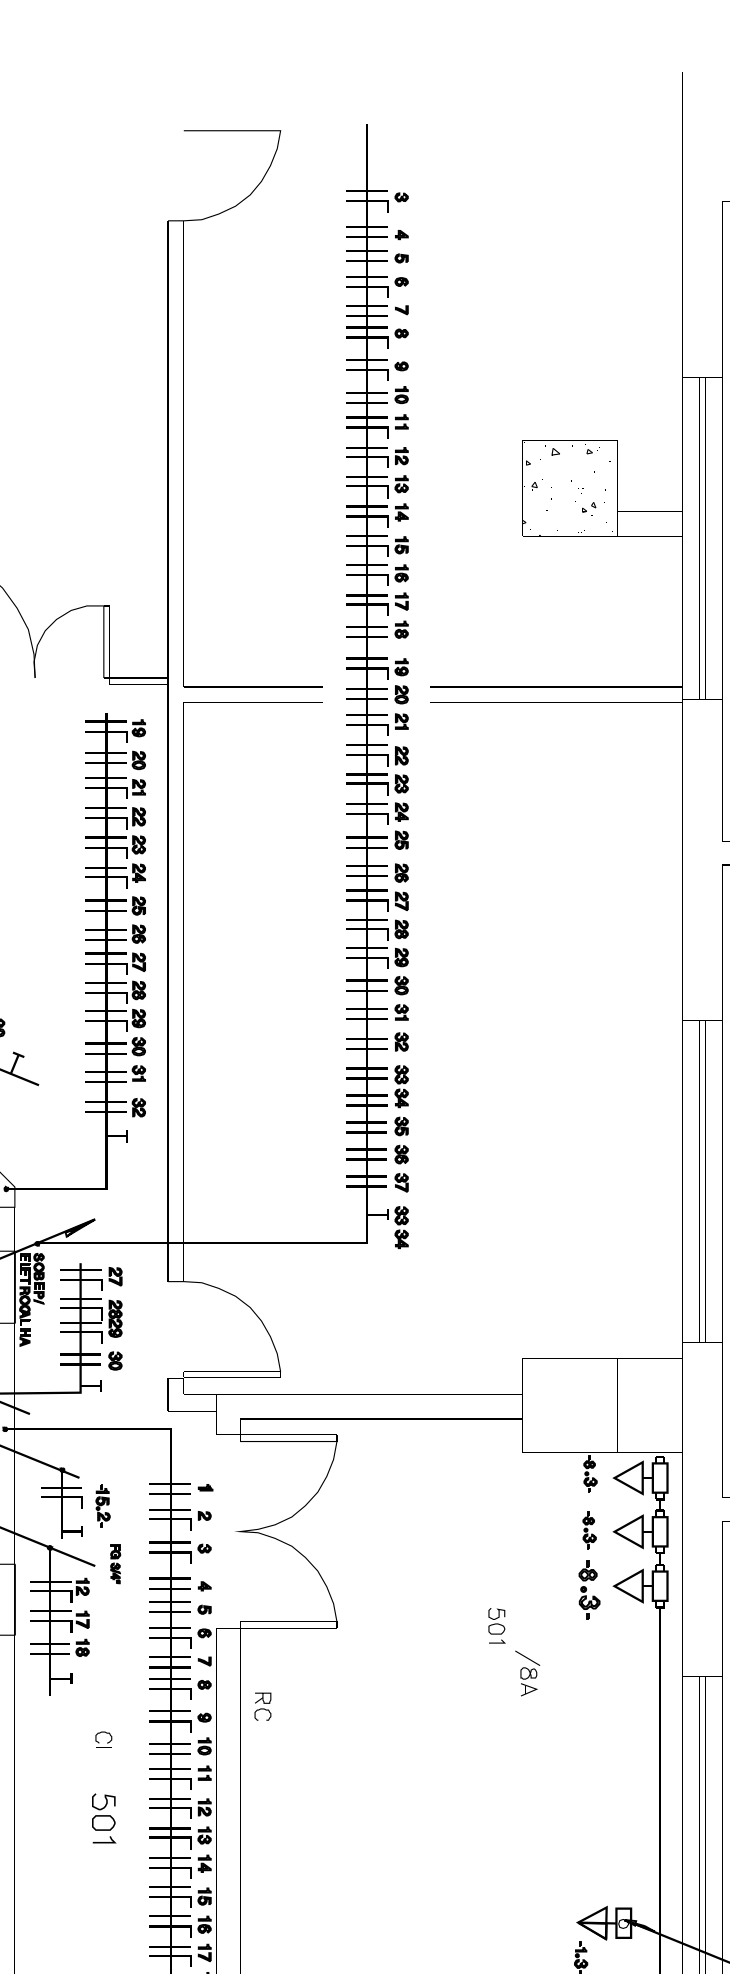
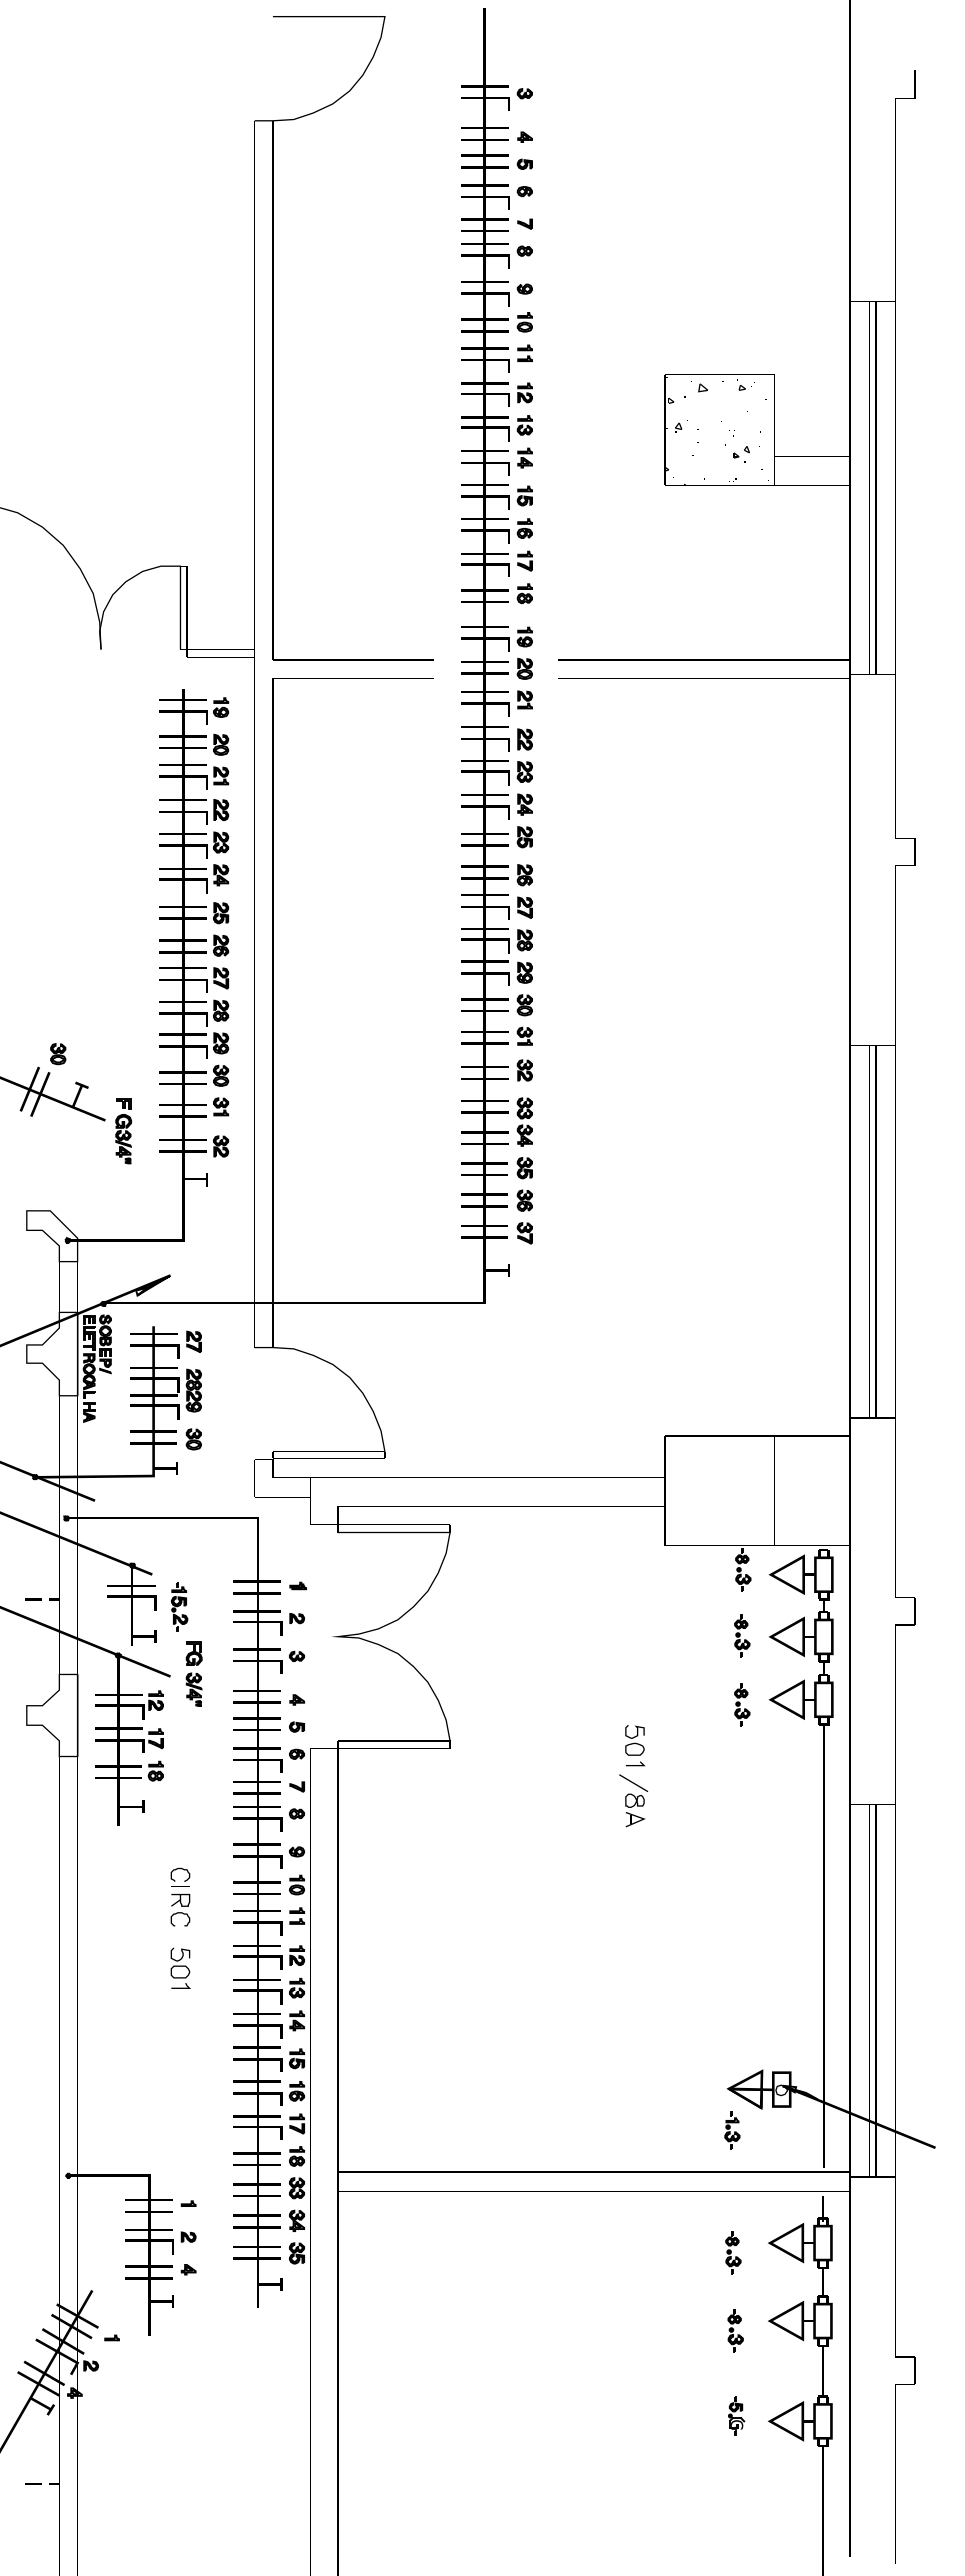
part: (54, 1094) -> (123, 1131), added
part: (401, 1227) -> (524, 1284), removed
part: (115, 1563) -> (193, 1673), size x1.43
part: (589, 1590) -> (742, 1704), size x0.62
part: (527, 1673) -> (633, 1800), moved
part: (262, 1706) -> (180, 1910), moved
part: (103, 1817) -> (180, 1967), size x0.71

